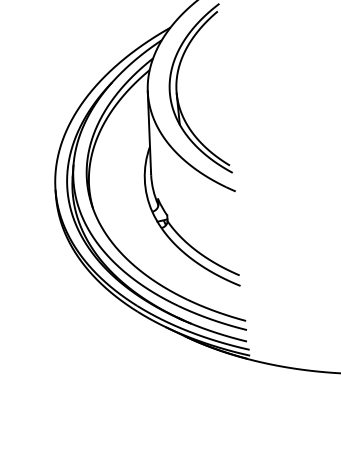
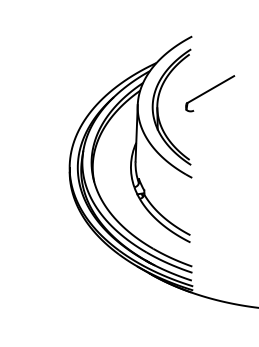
part: (252, 66) -> (210, 93), added

